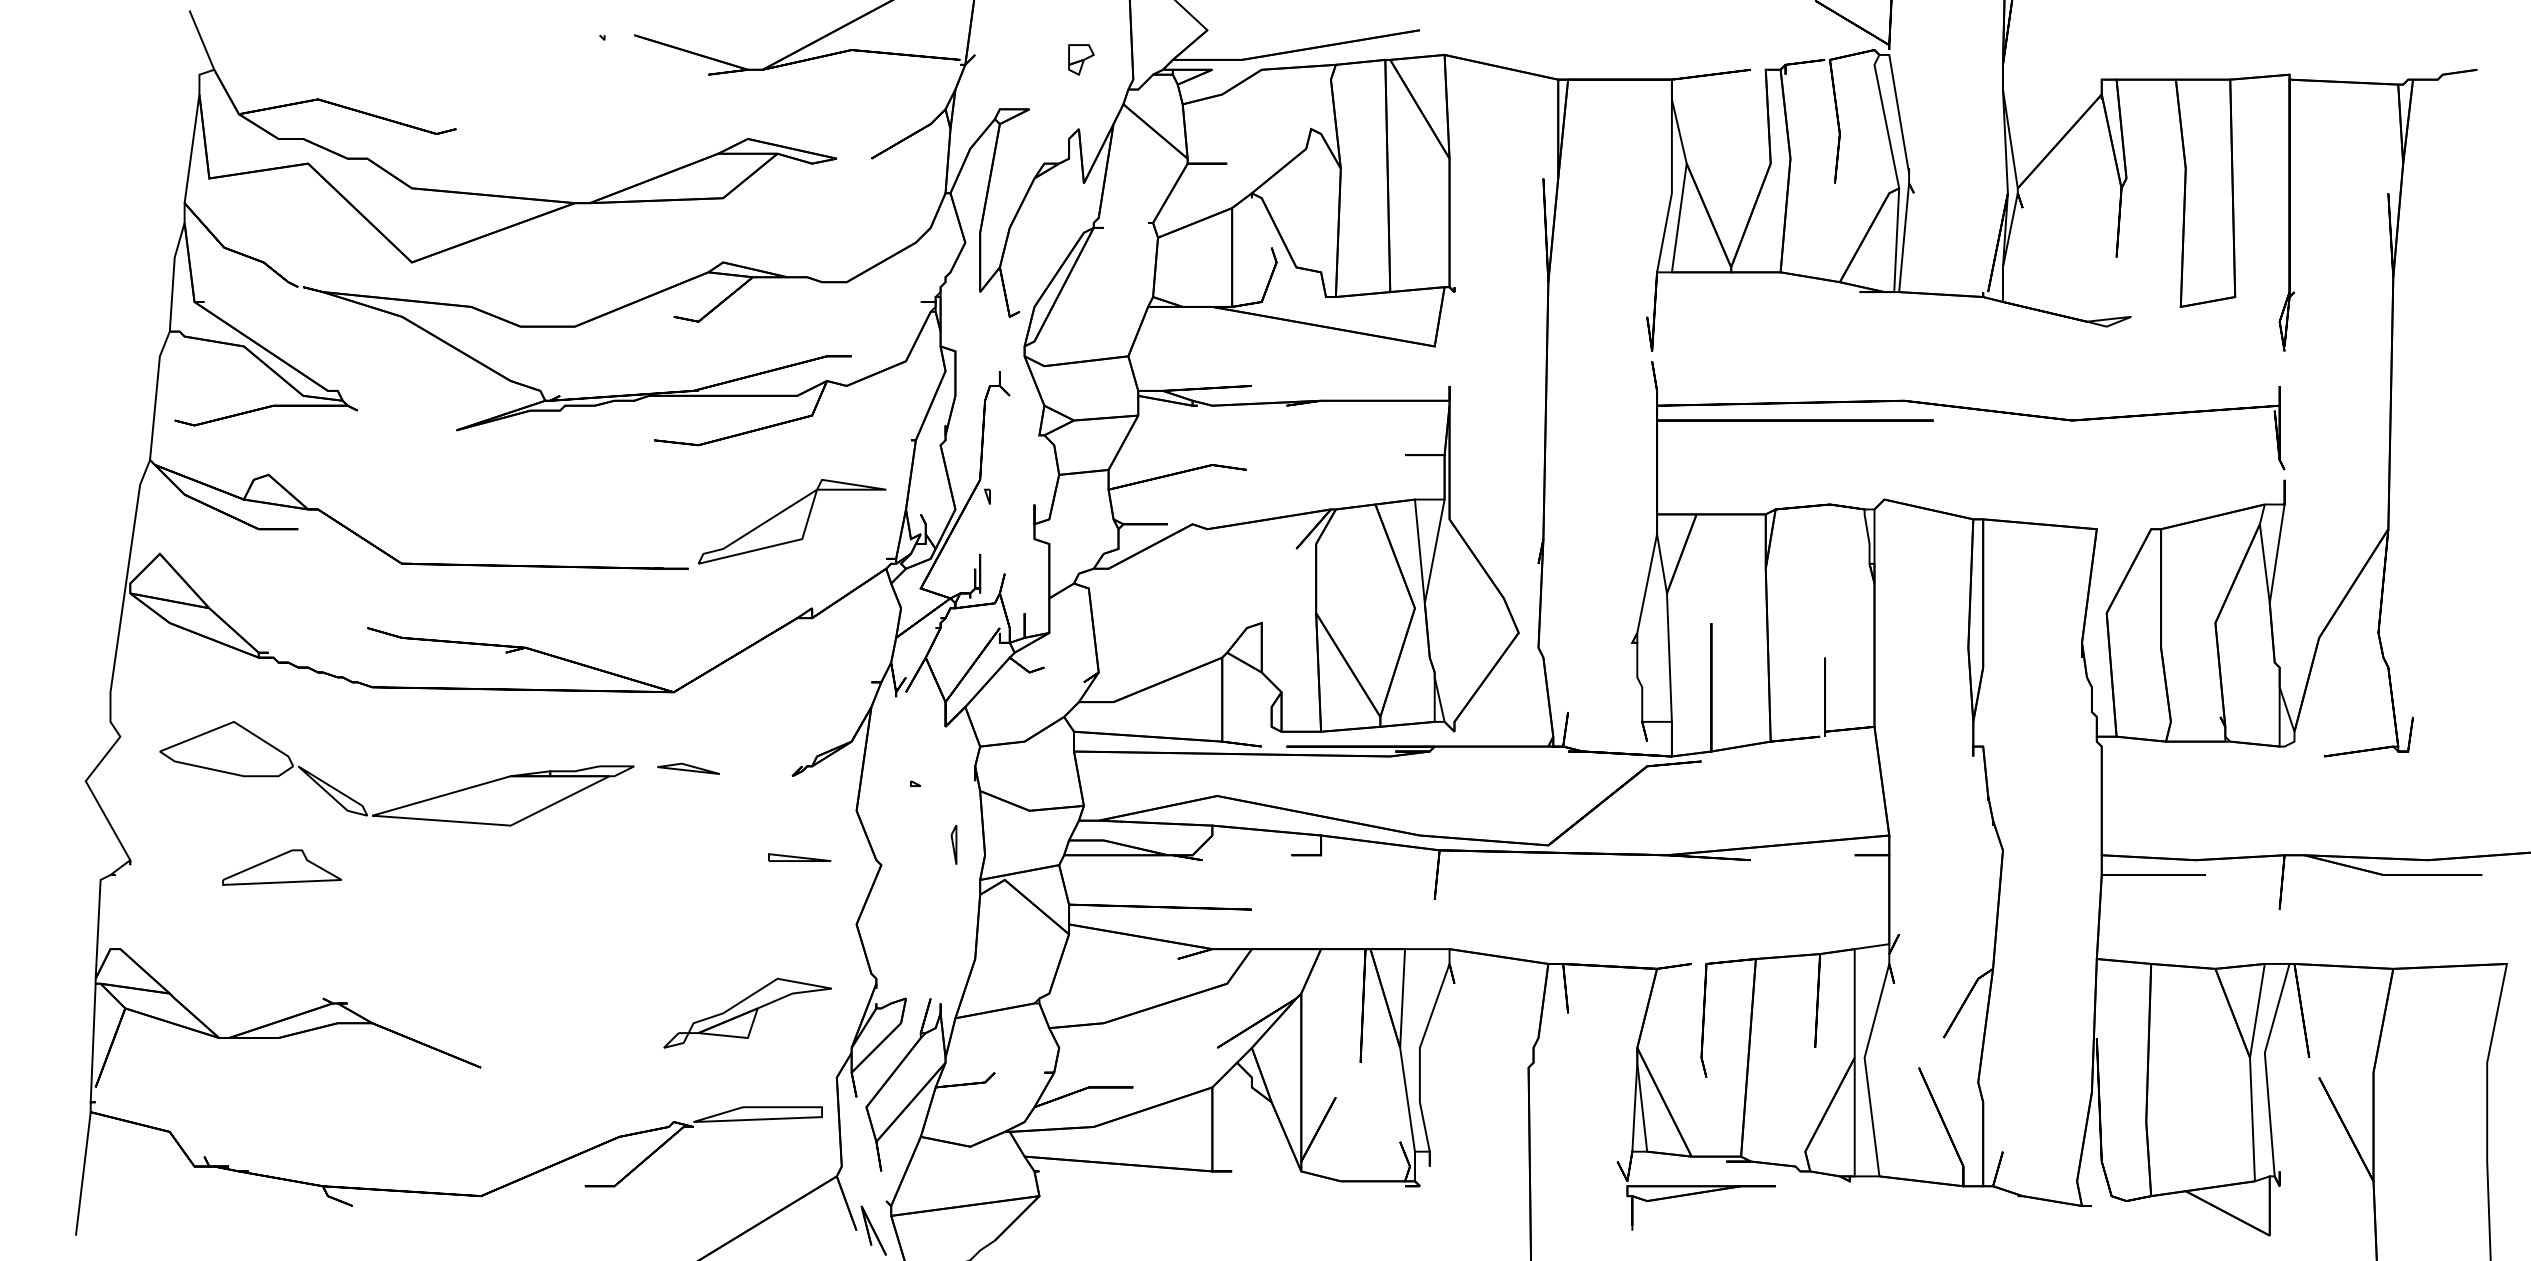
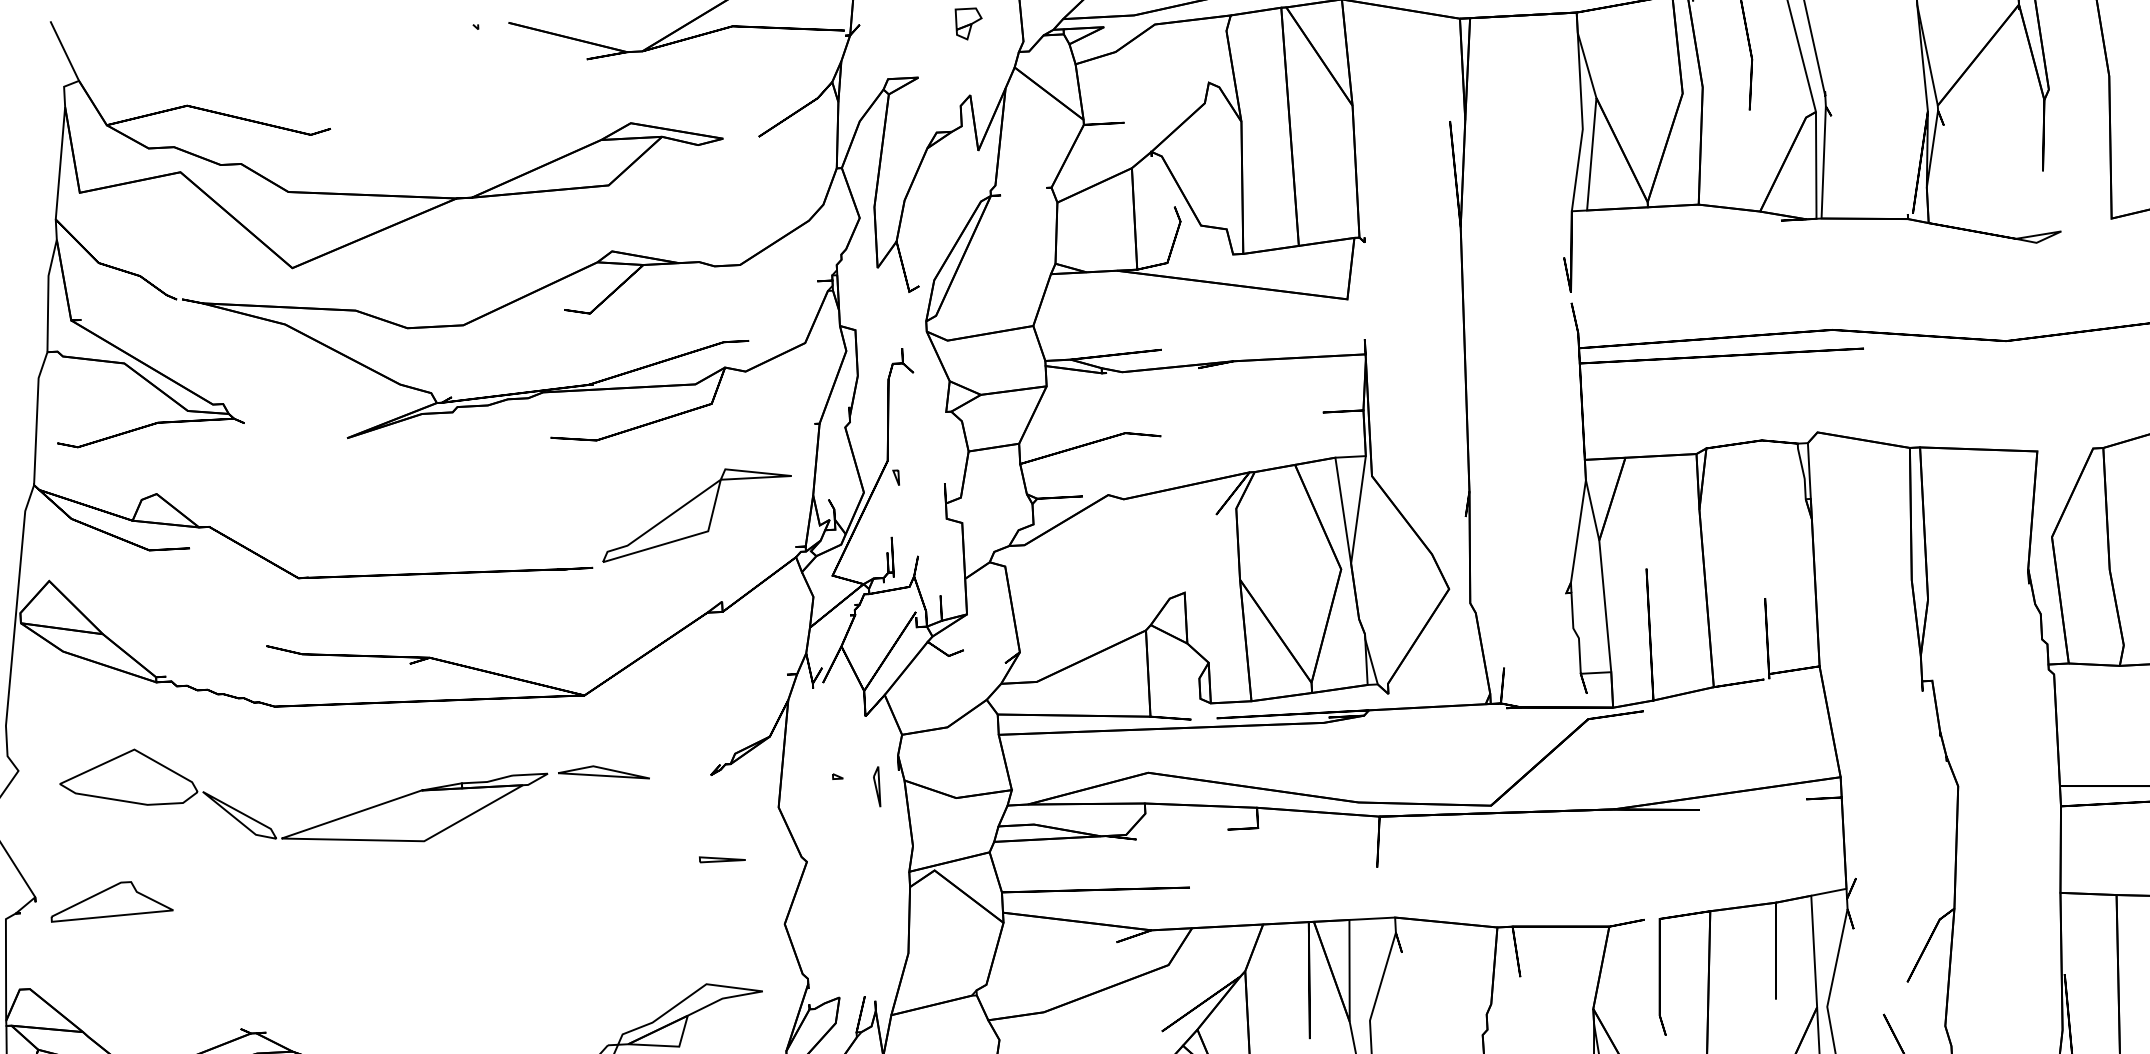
part: (688, 768) -> (603, 773), size x1.43
part: (953, 844) -> (876, 786), moved
part: (798, 857) -> (721, 858), size x0.71
part: (281, 867) -> (110, 900), moved

